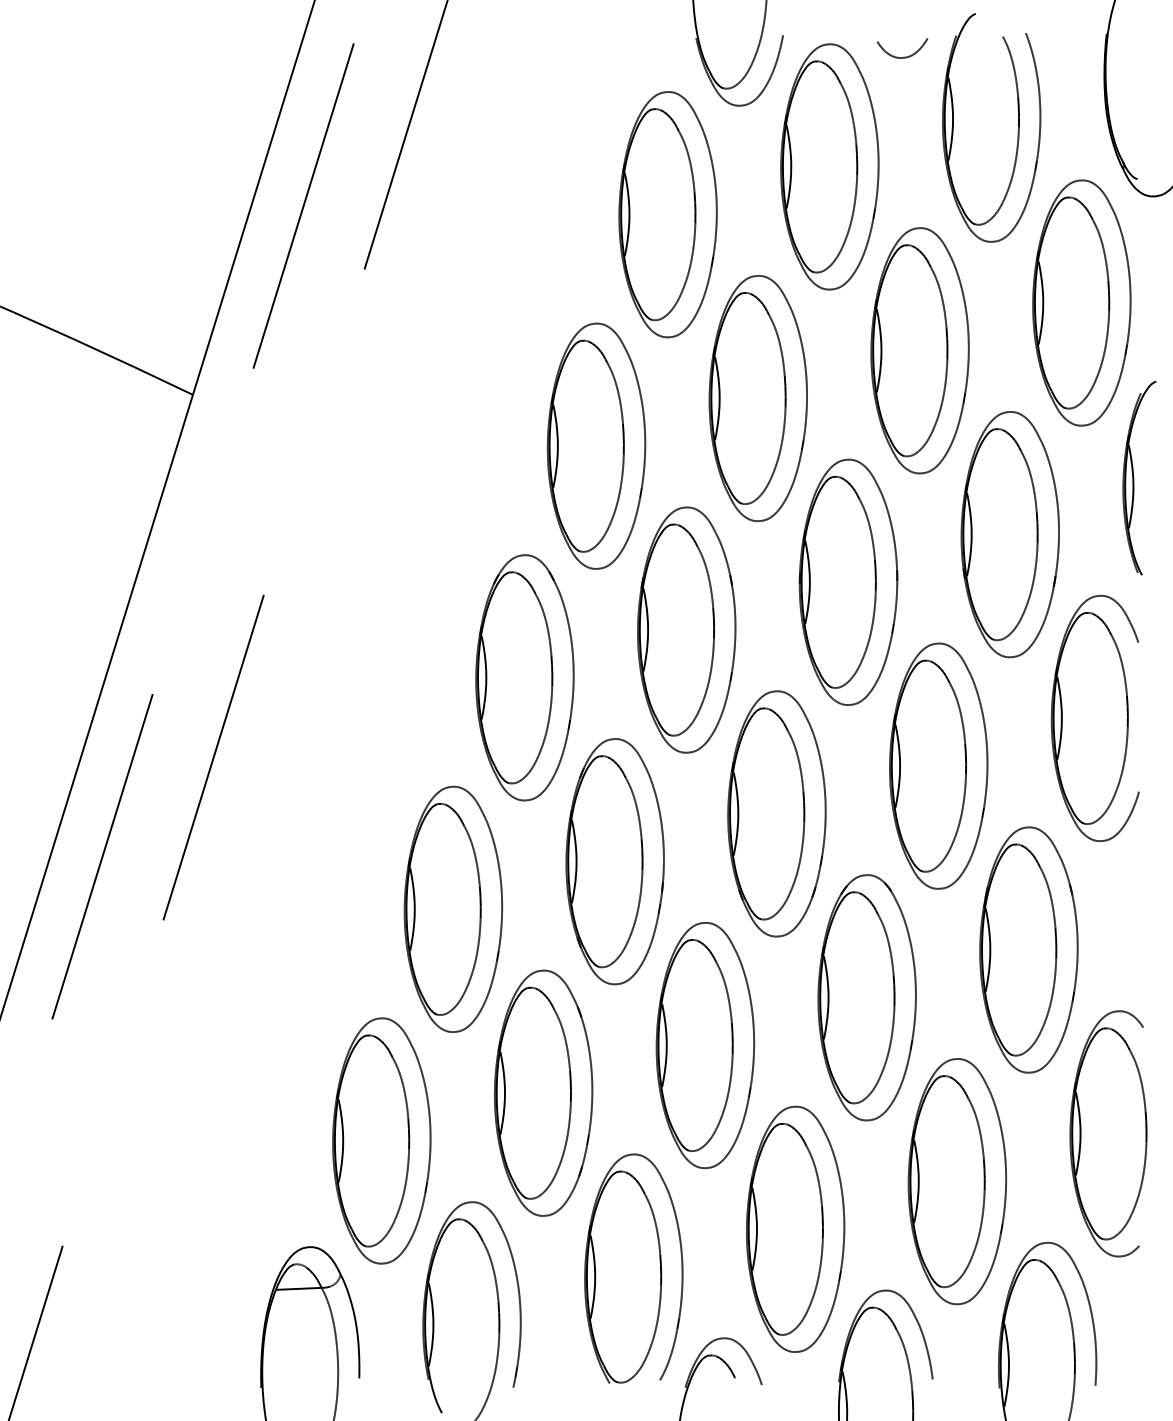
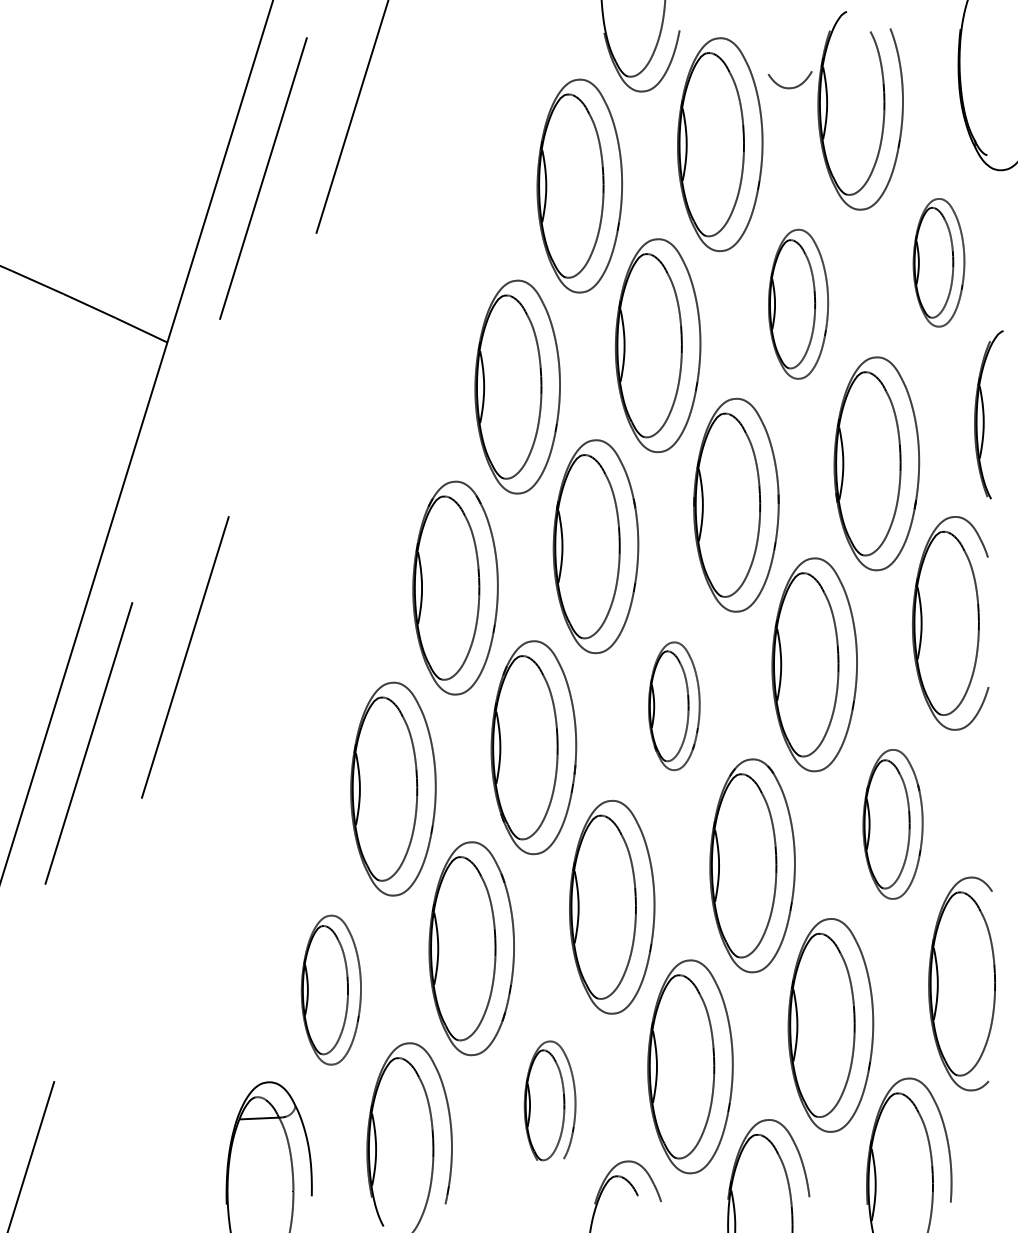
curve: (903, 56) -> (791, 87), moved
part: (1081, 302) -> (938, 262), size x0.6
part: (919, 350) -> (798, 304), size x0.7
part: (776, 813) -> (673, 705), size x0.6
part: (1028, 949) -> (892, 823), size x0.7
part: (381, 1140) -> (331, 989), size x0.7
part: (633, 1268) -> (549, 1100), size x0.6

